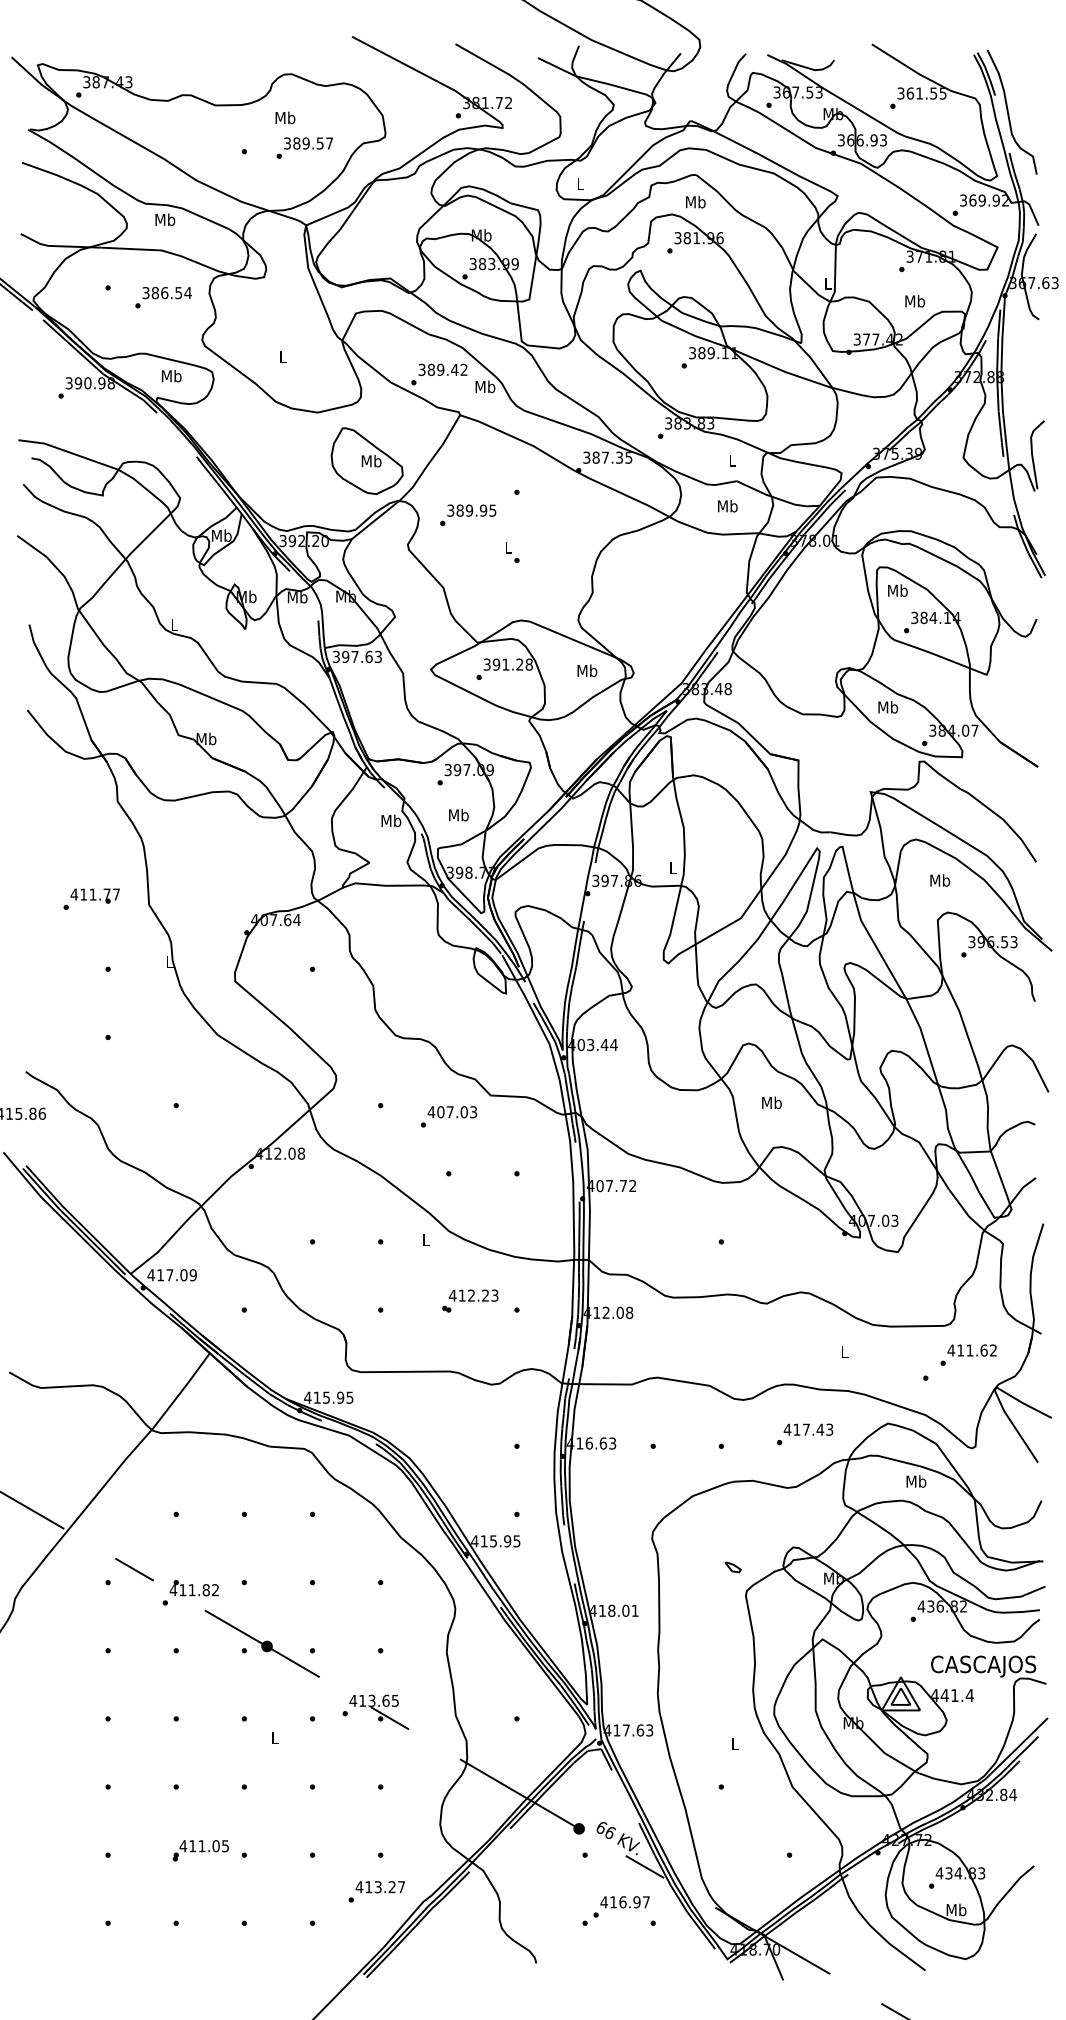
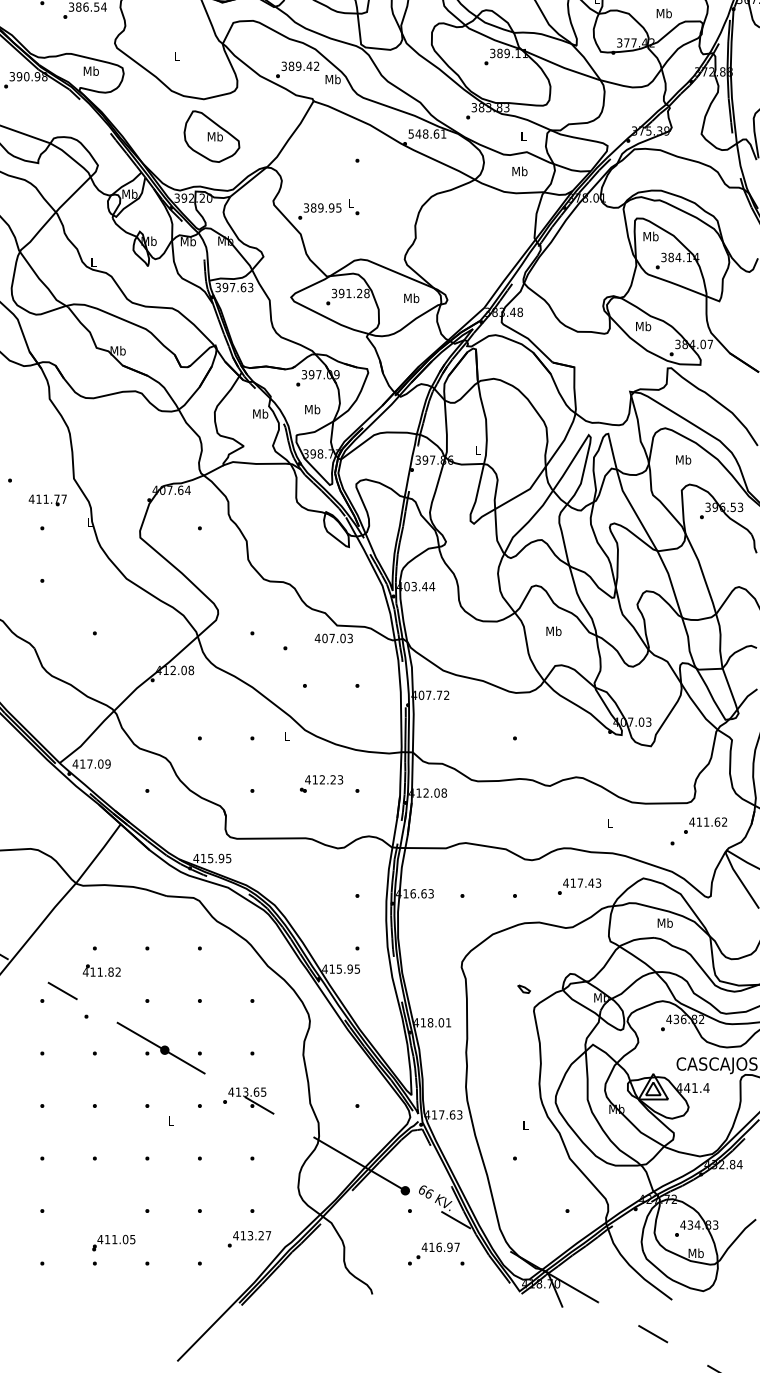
text: (607, 457) -> (427, 133), 387.35 -> 548.61
part: (366, 460) -> (211, 136), moved
text: (468, 514) -> (320, 210), moved
text: (94, 895) -> (47, 499), moved
text: (452, 1112) -> (333, 638), moved
text: (193, 1588) -> (101, 970), moved
text: (200, 1850) -> (113, 1242), moved

